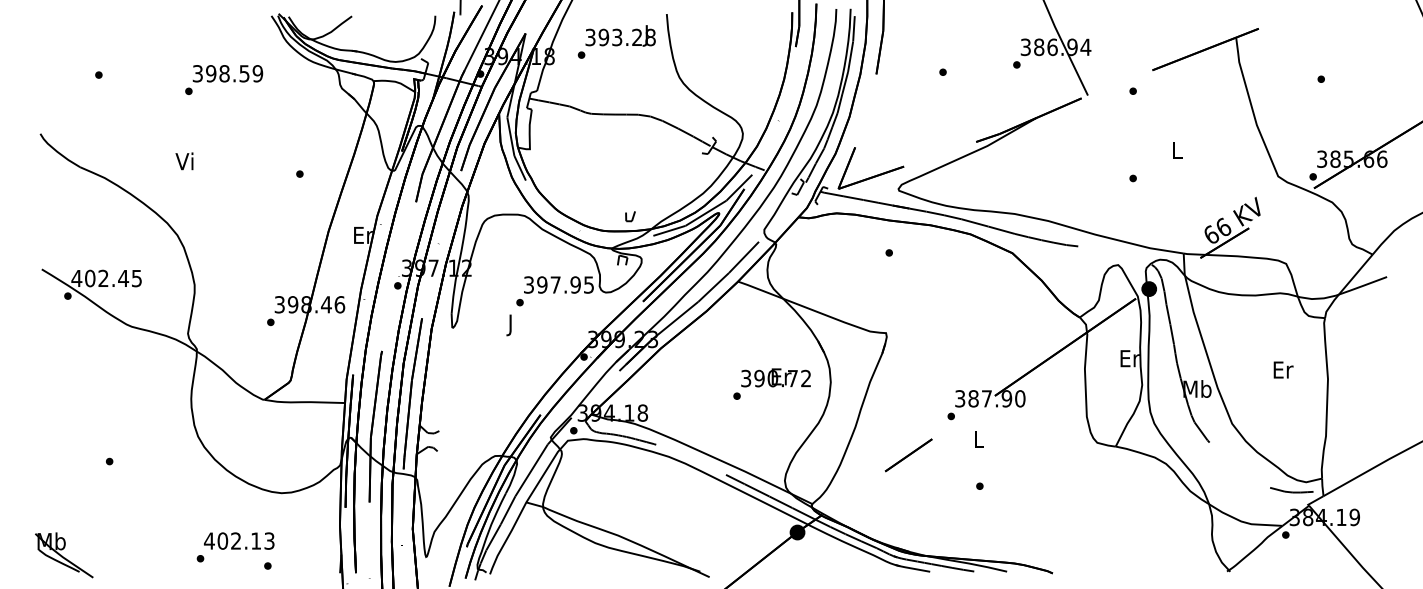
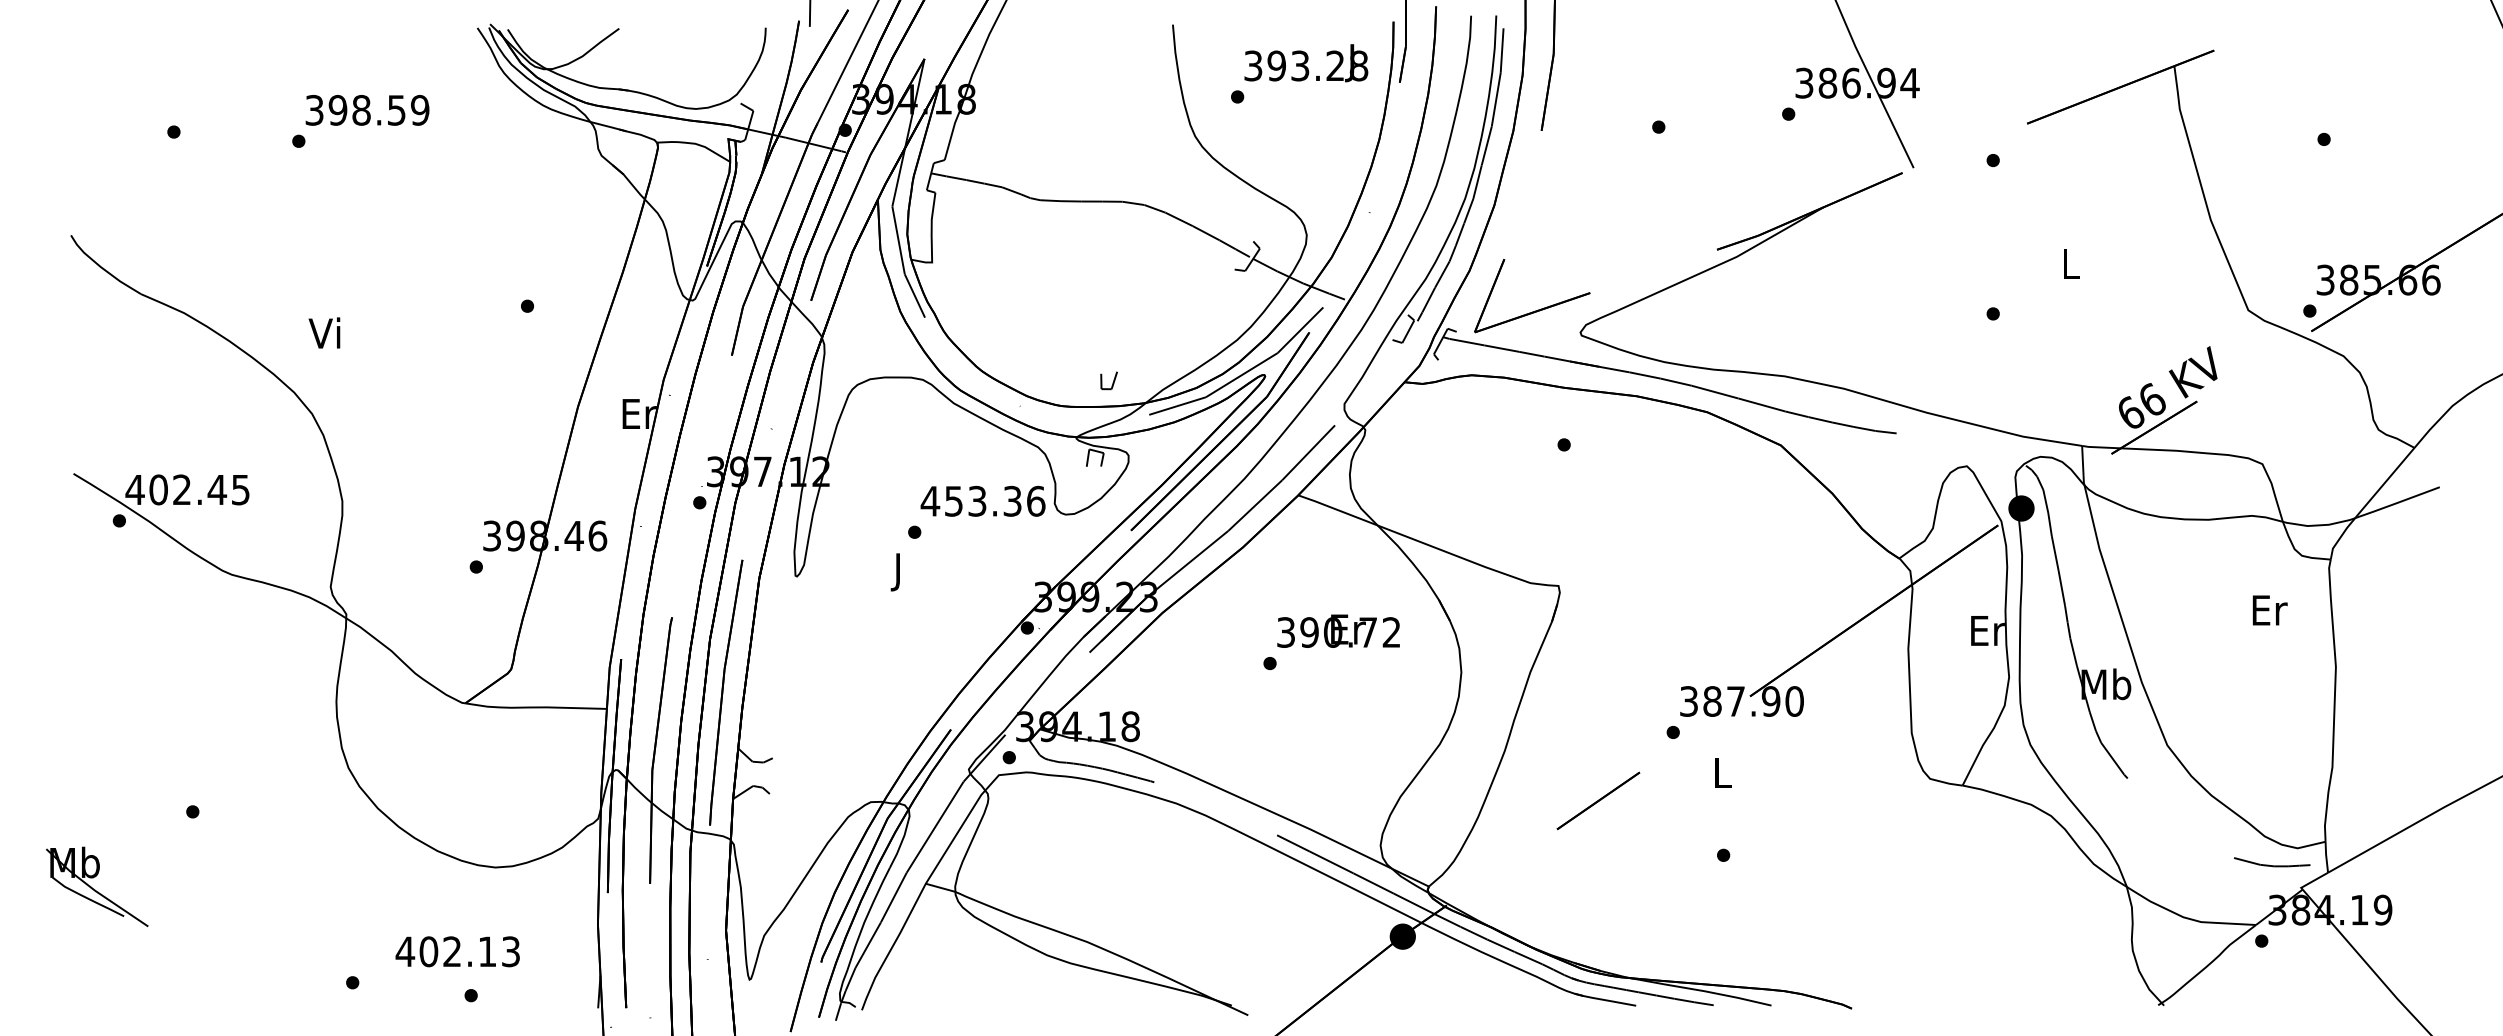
text: (616, 41) -> (1298, 72), moved
text: (224, 79) -> (361, 120), moved
text: (184, 161) -> (324, 333), moved
text: (558, 284) -> (982, 500), 397.95 -> 453.36
text: (1283, 369) -> (2269, 609), moved
text: (771, 383) -> (1330, 641), moved
text: (239, 540) -> (458, 950), moved
part: (64, 555) -> (97, 887), moved

